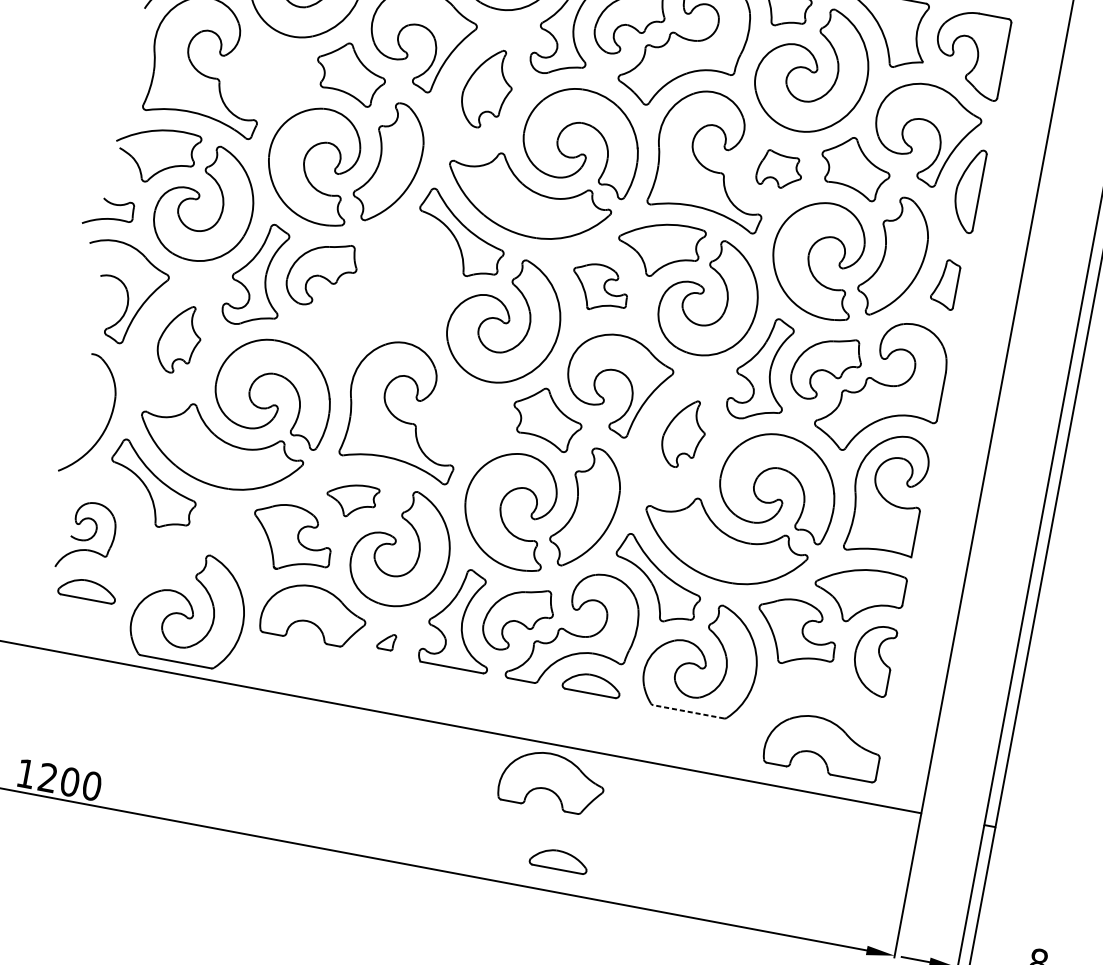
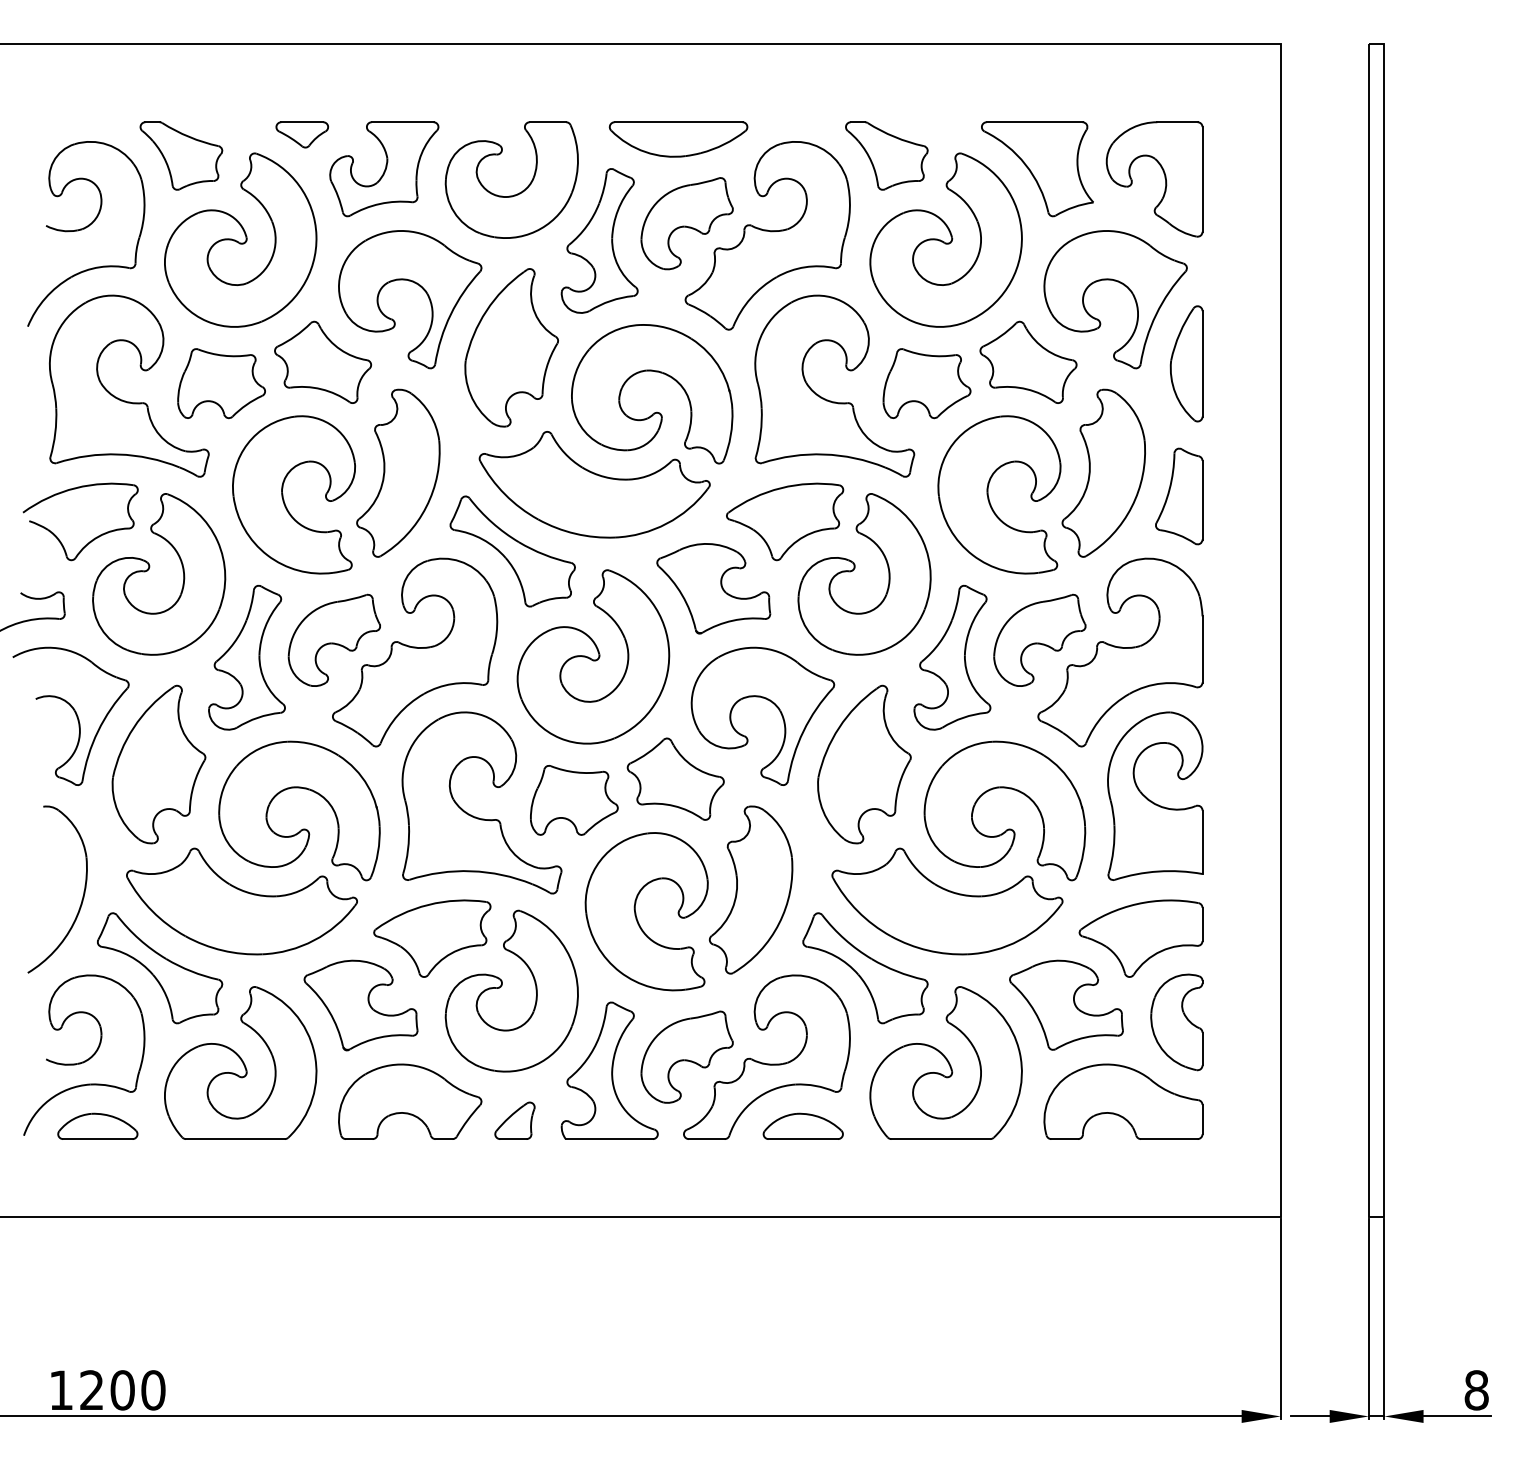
part: (275, 75) -> (221, 383), added
part: (487, 88) -> (511, 347), size x1.43
part: (779, 169) -> (926, 383), size x1.43
part: (945, 284) -> (1179, 496), size x1.43
part: (599, 287) -> (713, 588), size x1.43
part: (378, 293) -> (415, 652), added
part: (179, 339) -> (158, 764), size x1.67
part: (472, 420) -> (574, 800), added
part: (684, 433) -> (864, 764), size x1.67
part: (352, 500) -> (432, 938), size x1.67
part: (87, 536) -> (84, 1054), size x1.67
part: (189, 607) -> (240, 1062), moved
part: (386, 641) -> (514, 1120), size x1.67
line: (688, 712) -> (940, 1139), dashed -> solid
part: (823, 745) -> (1123, 1101), moved
part: (552, 781) -> (774, 1267), removed
part: (558, 859) -> (802, 1371), removed

